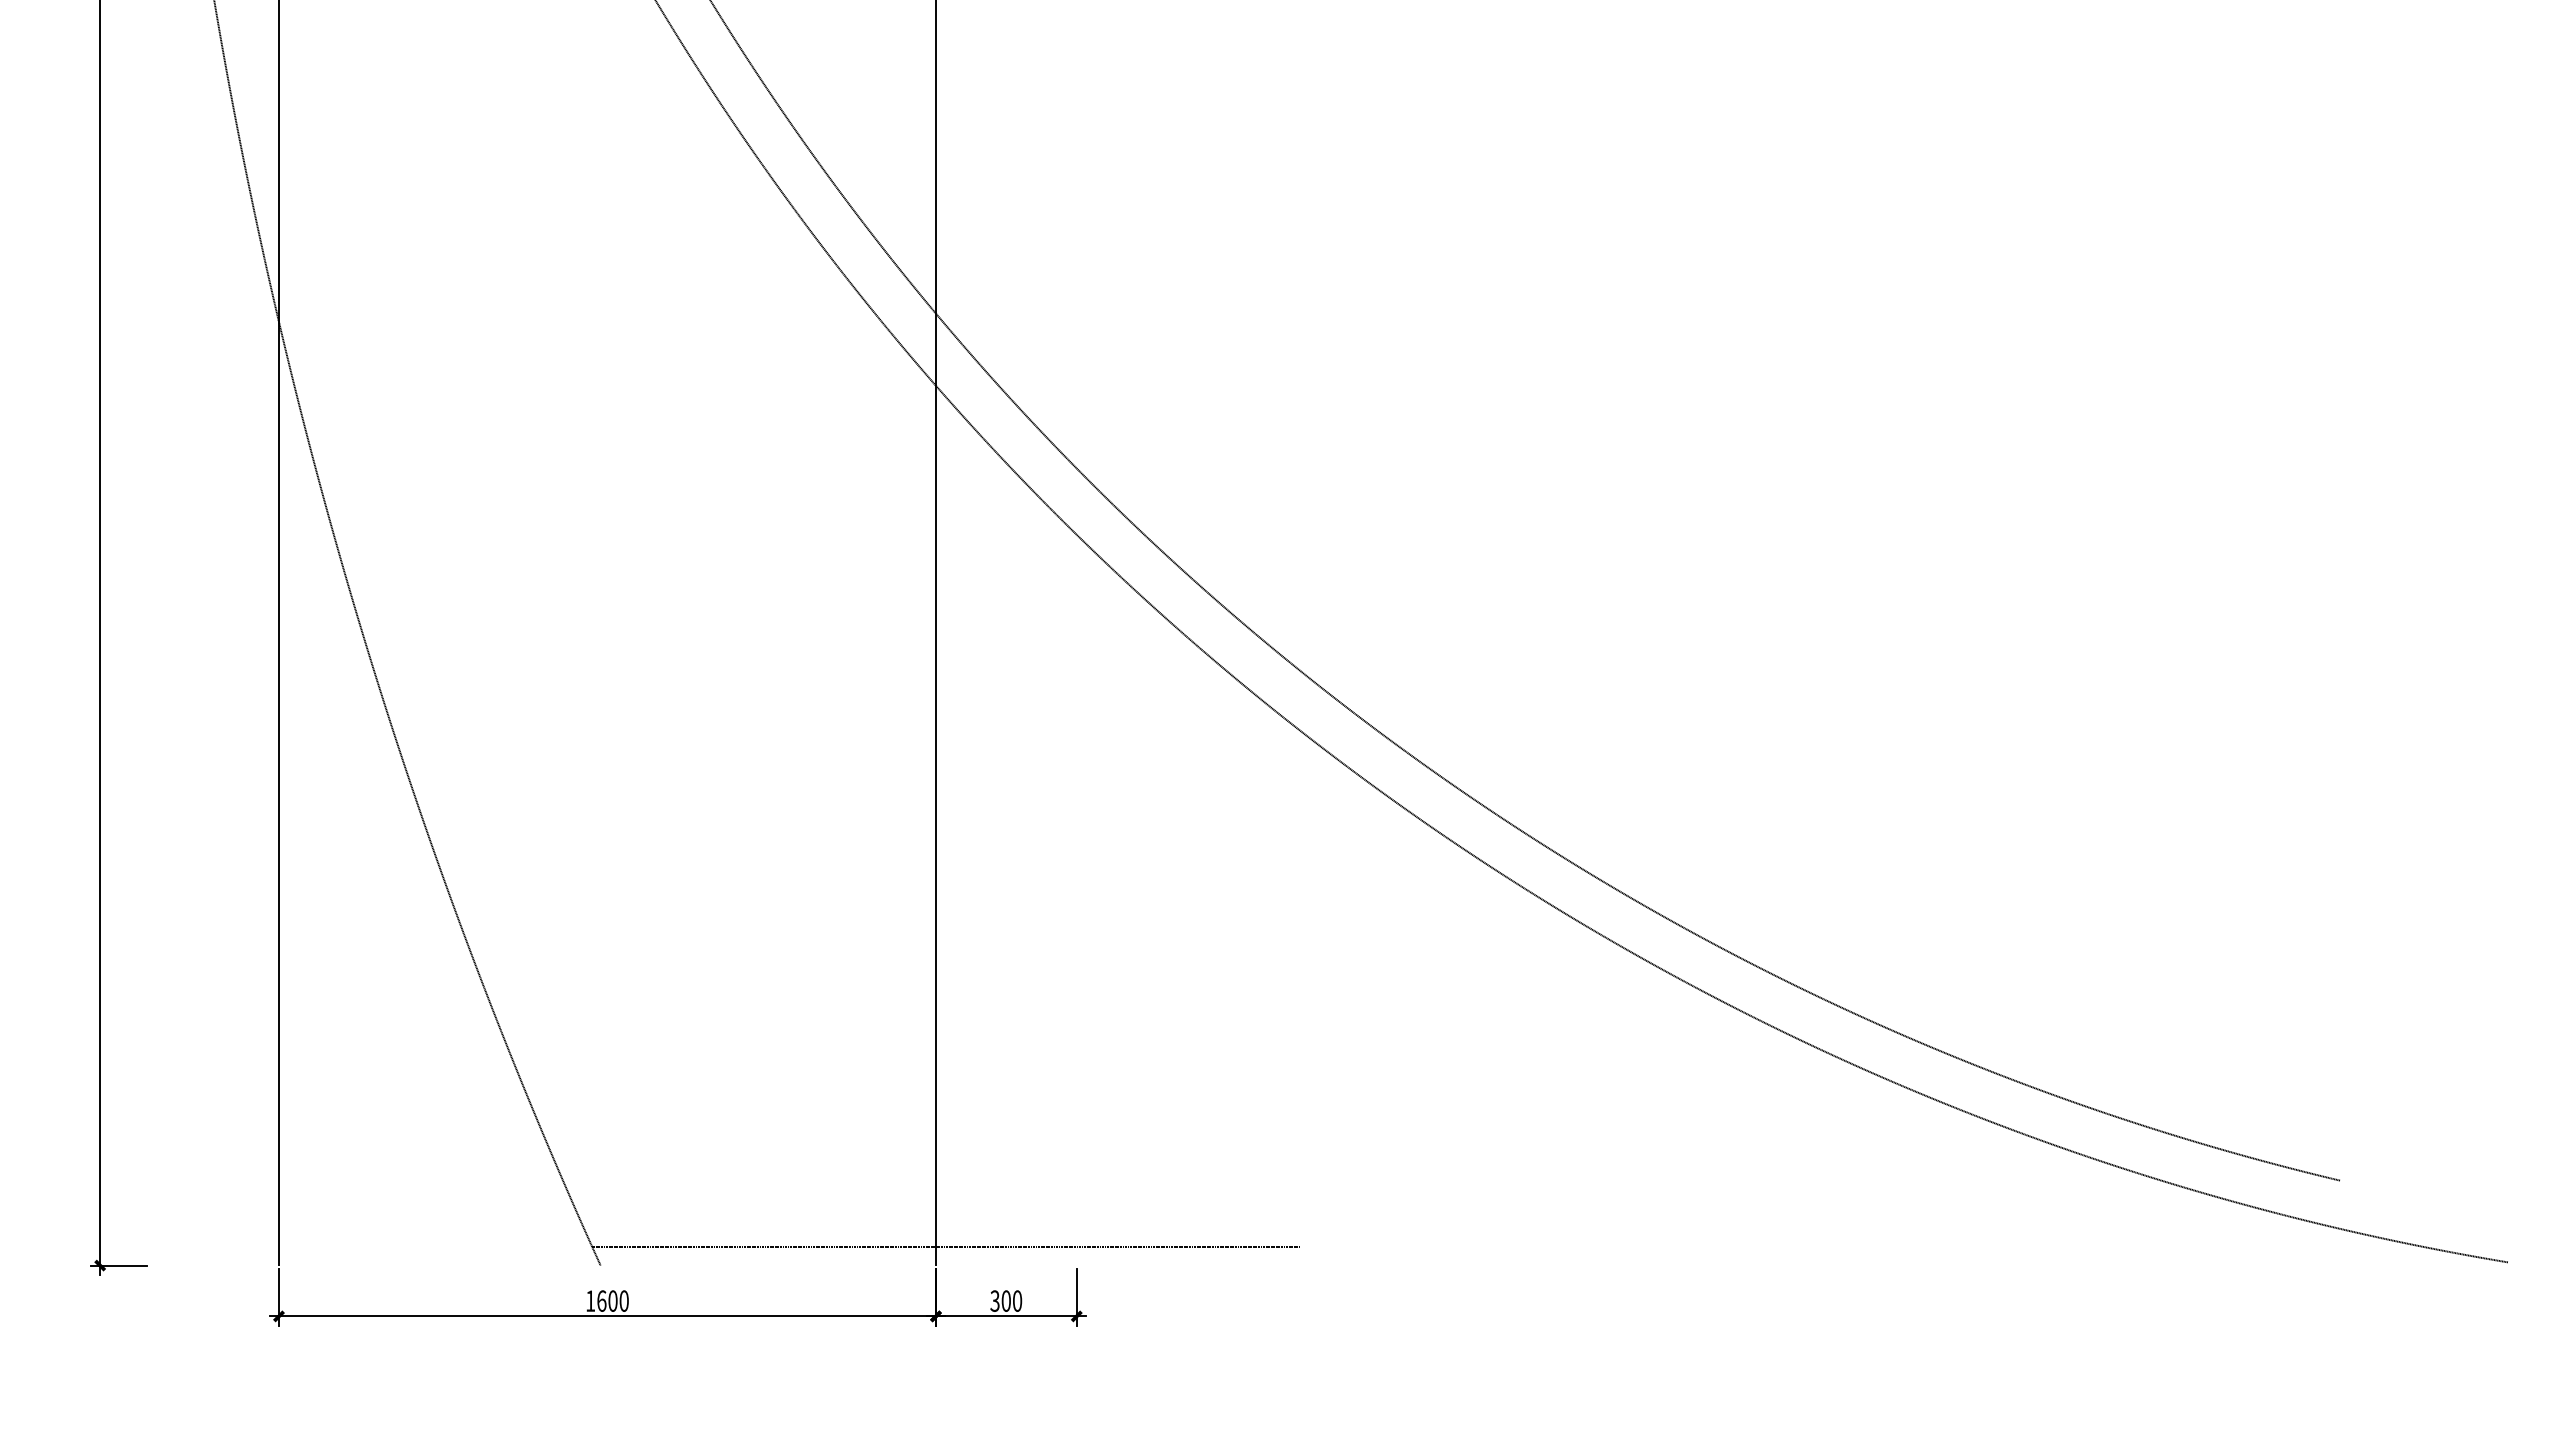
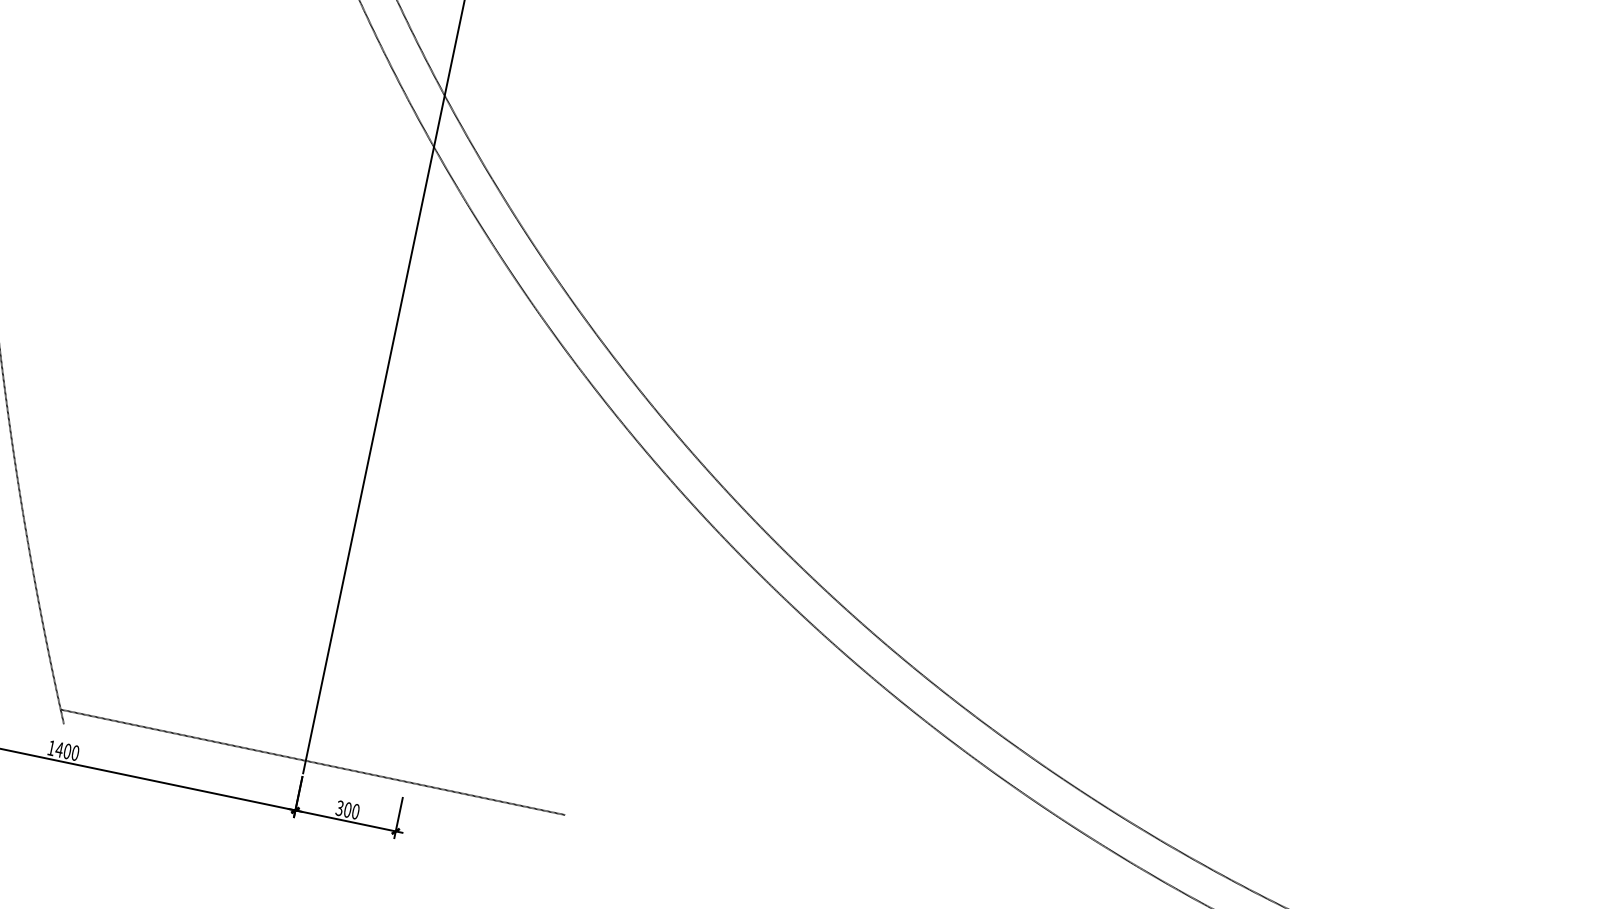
text: (601, 1300) -> (59, 749), 1600 -> 1400

